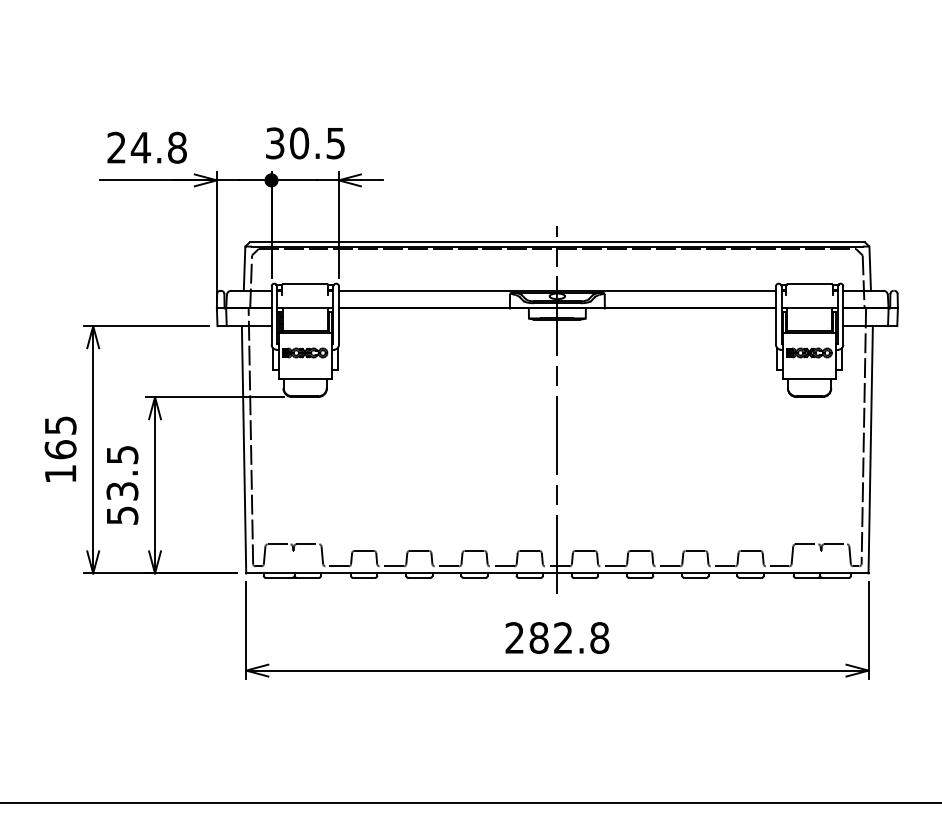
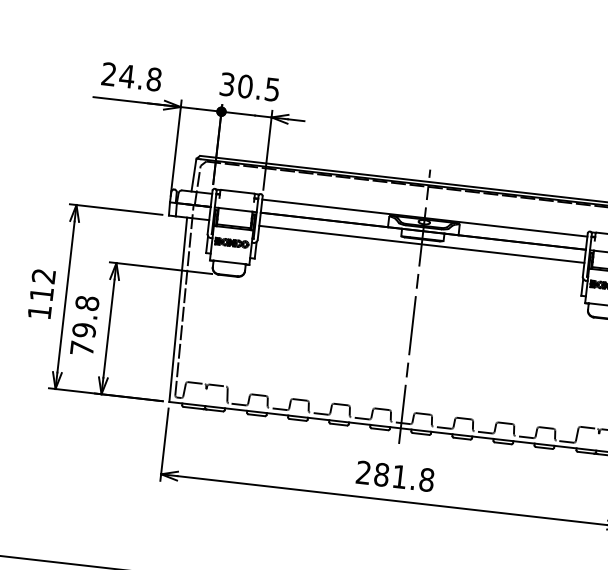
line: (556, 326) -> (421, 244), added
text: (60, 437) -> (42, 285), 165 -> 112
text: (122, 484) -> (84, 325), 53.5 -> 79.8
text: (563, 637) -> (399, 476), 282.8 -> 281.8

